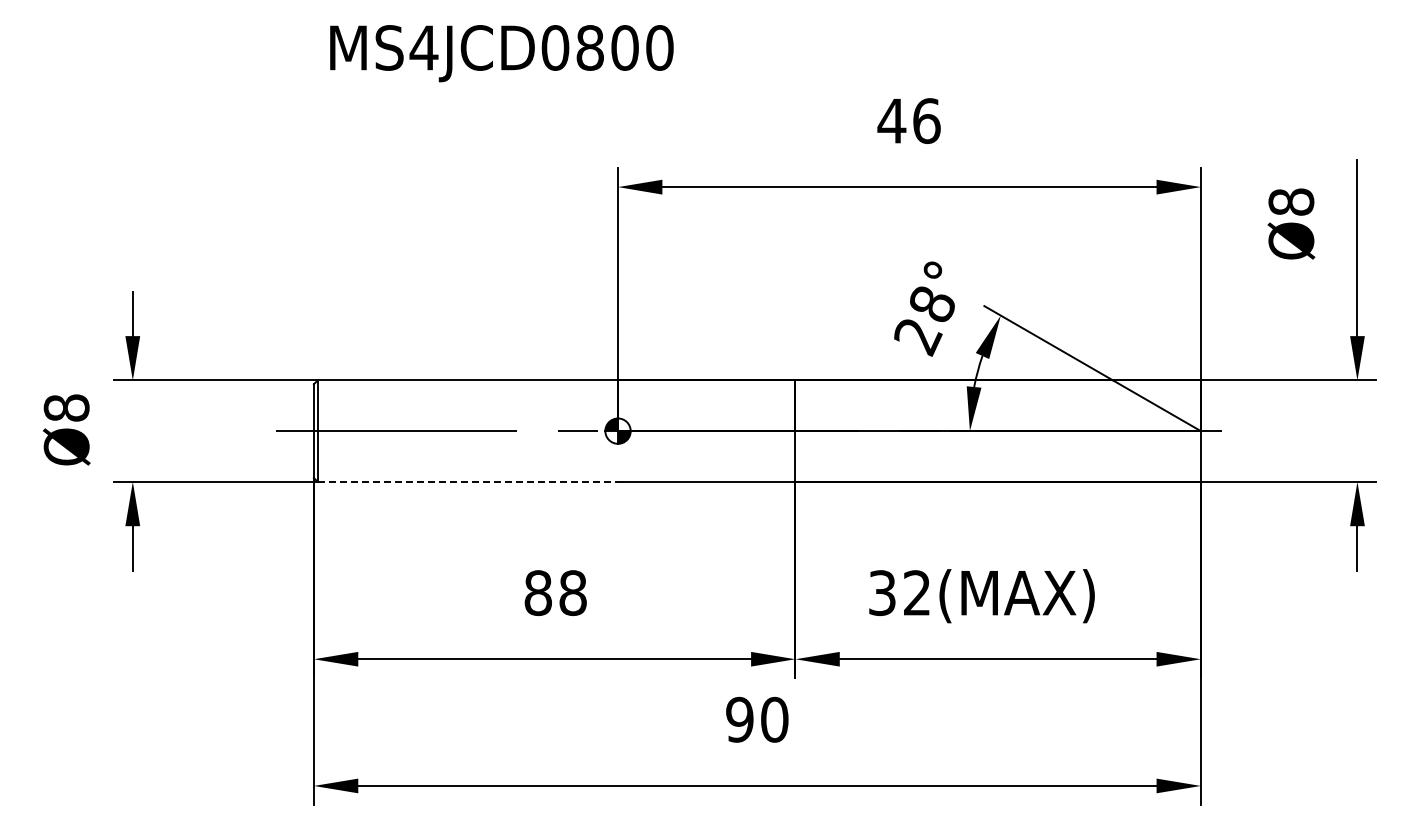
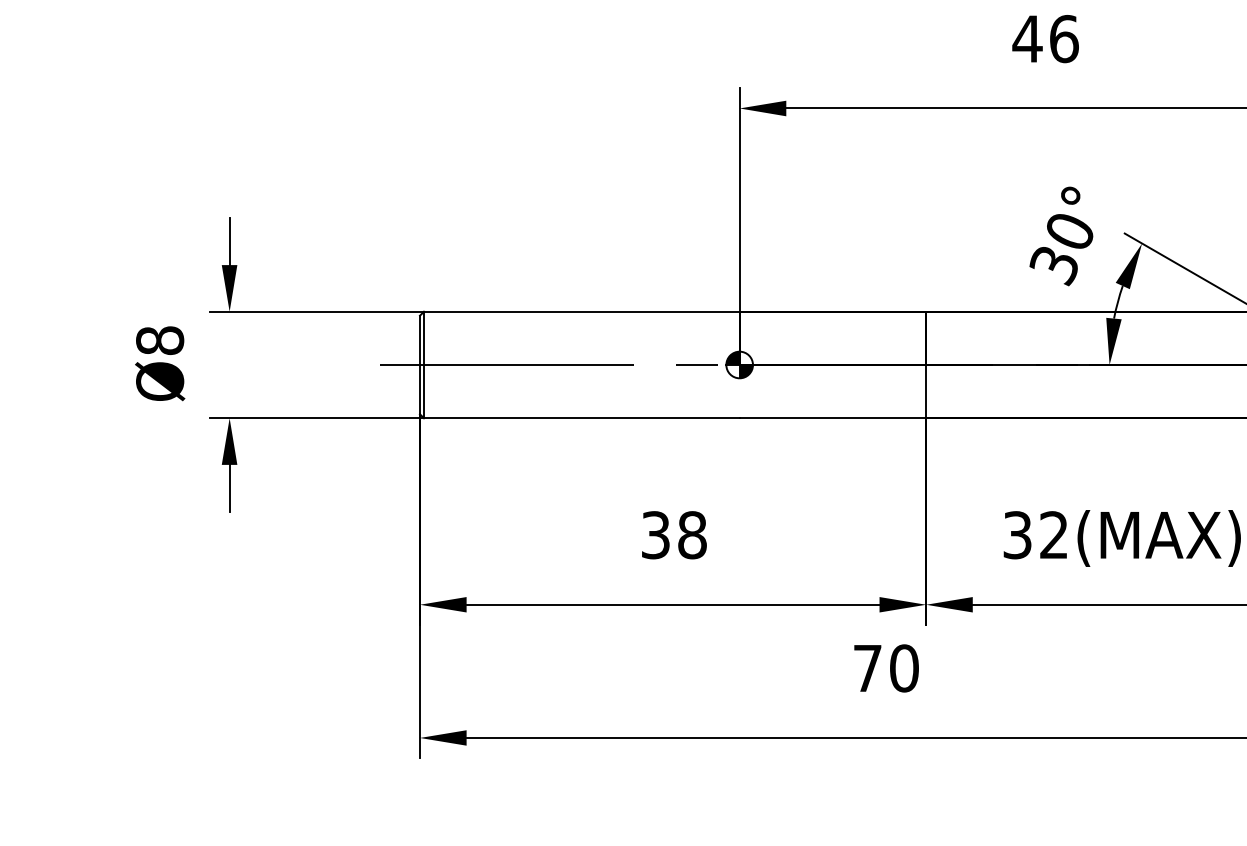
text: (923, 321) -> (1060, 249), 28° -> 30°
line: (468, 481) -> (582, 417), dashed -> solid
text: (537, 593) -> (655, 535), 88 -> 38
text: (739, 719) -> (867, 668), 90 -> 70

